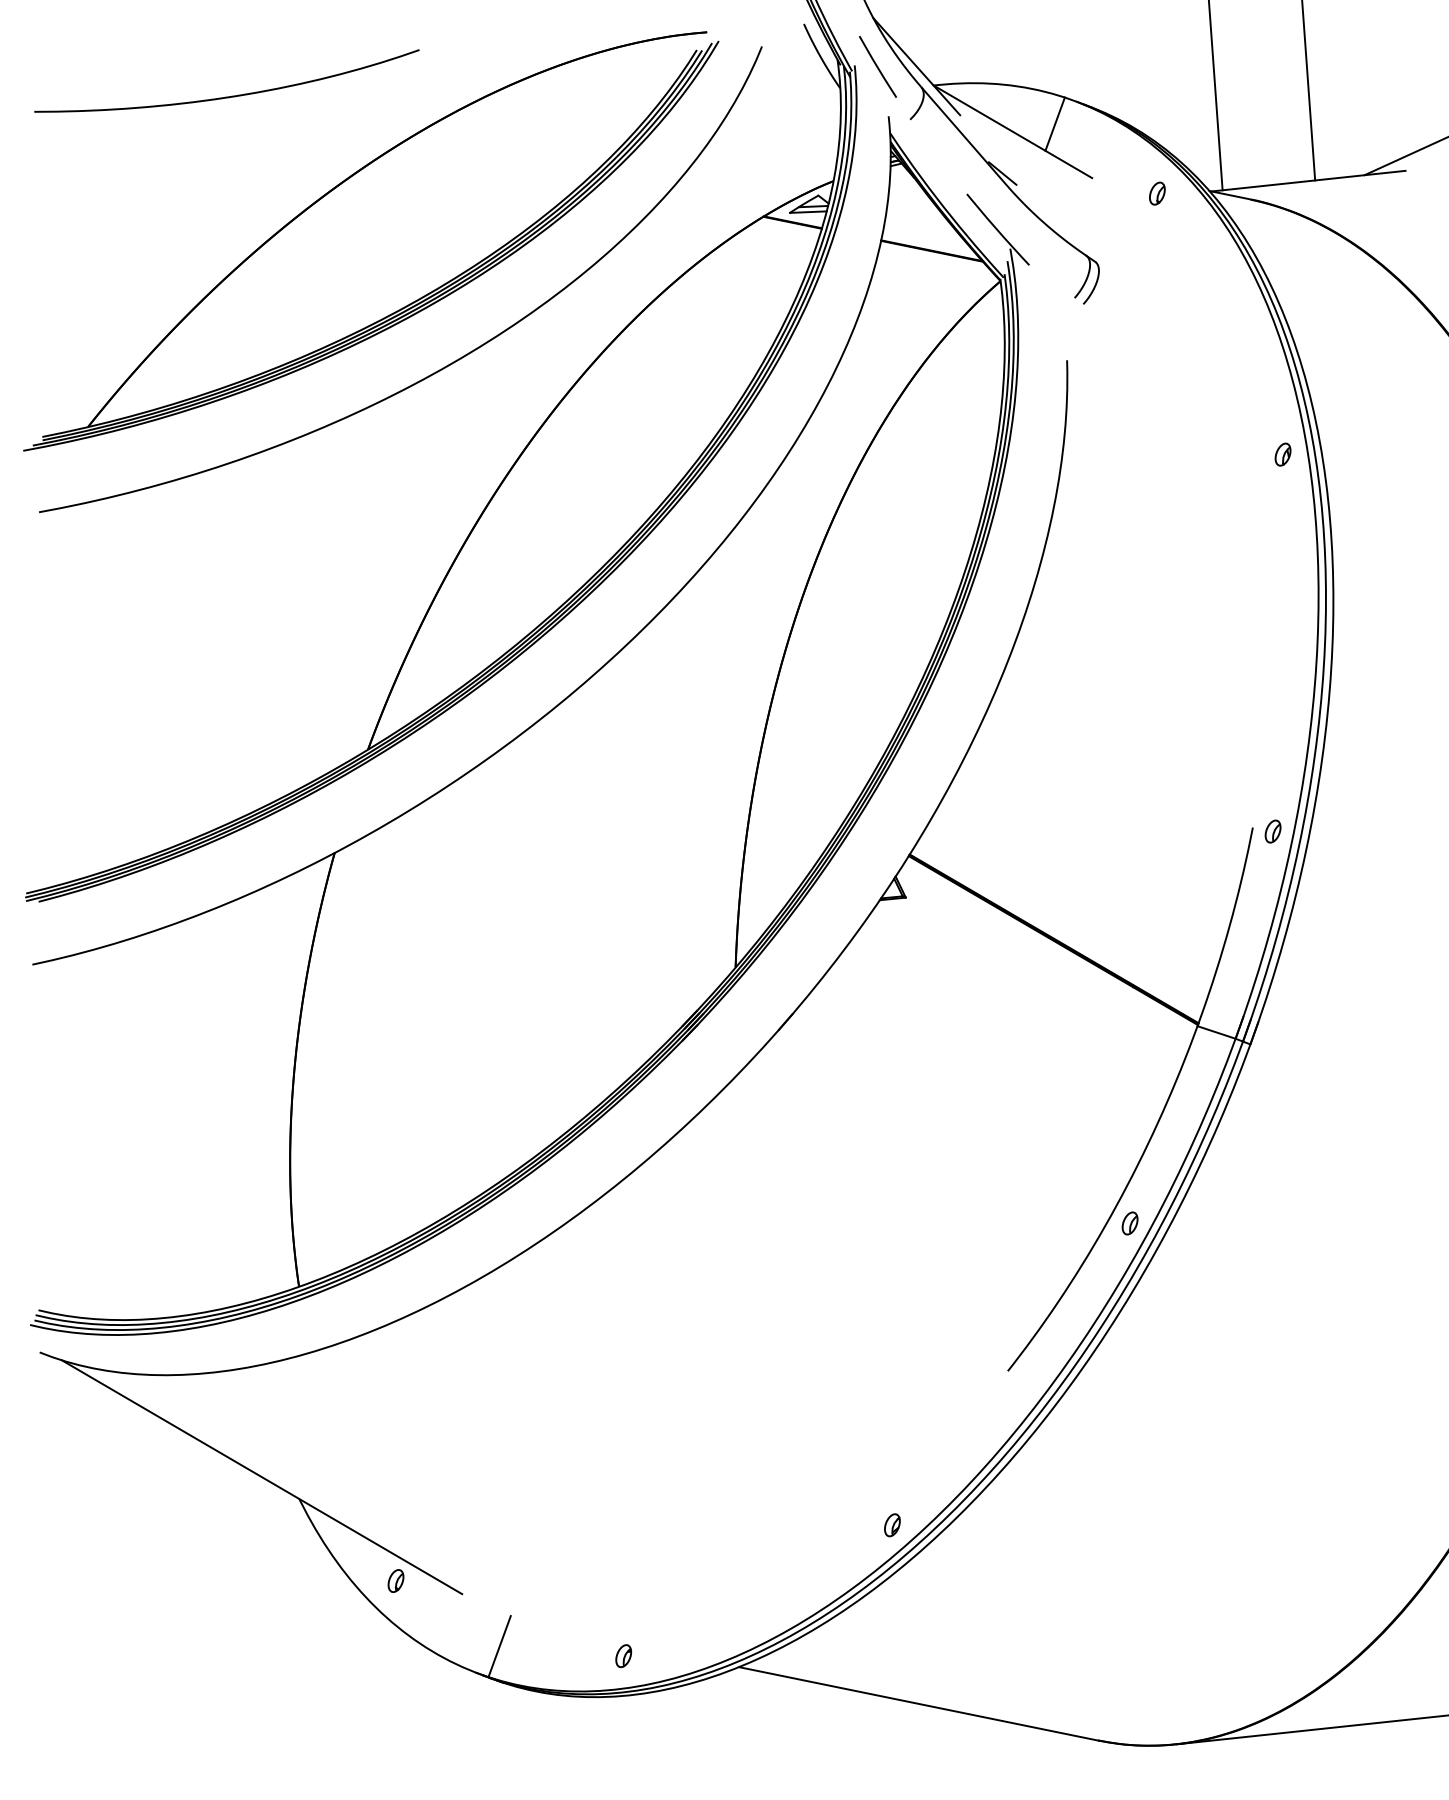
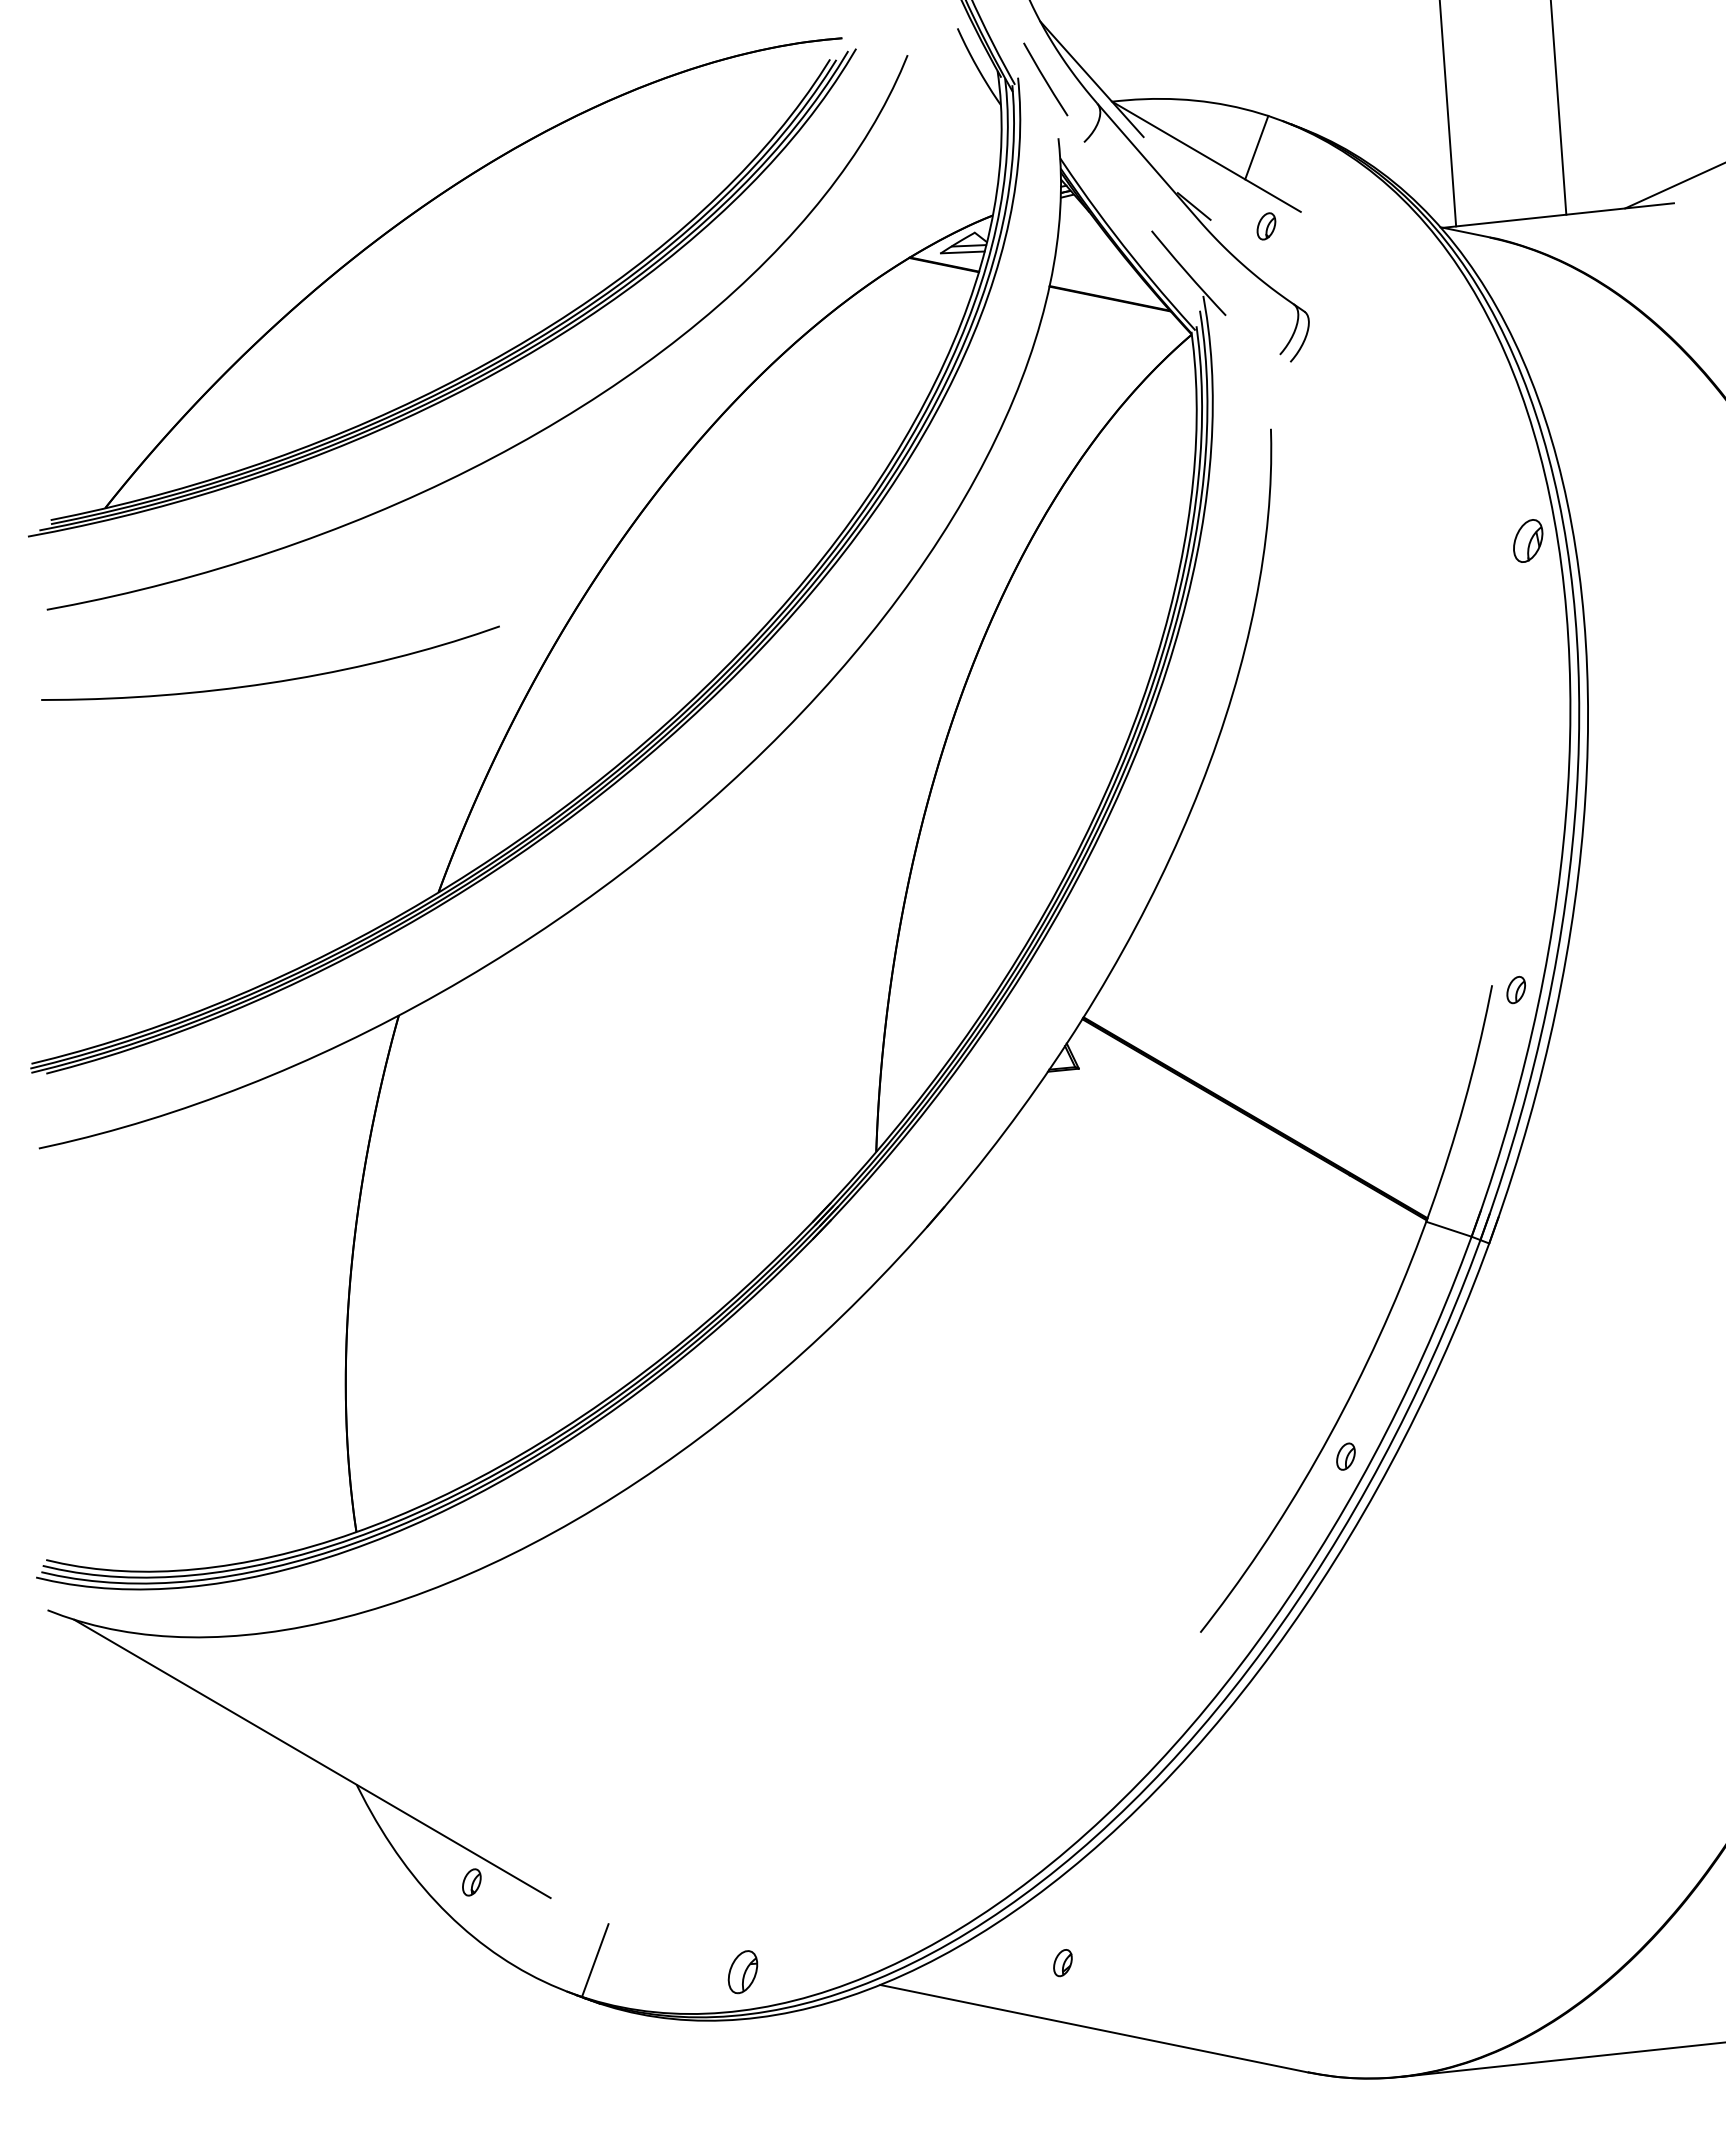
curve: (227, 96) -> (271, 681), moved
part: (1157, 193) -> (1266, 226), moved
part: (1282, 454) -> (1527, 541), size x1.6
part: (892, 1525) -> (1062, 1963), moved
part: (623, 1655) -> (742, 1971), size x1.6

